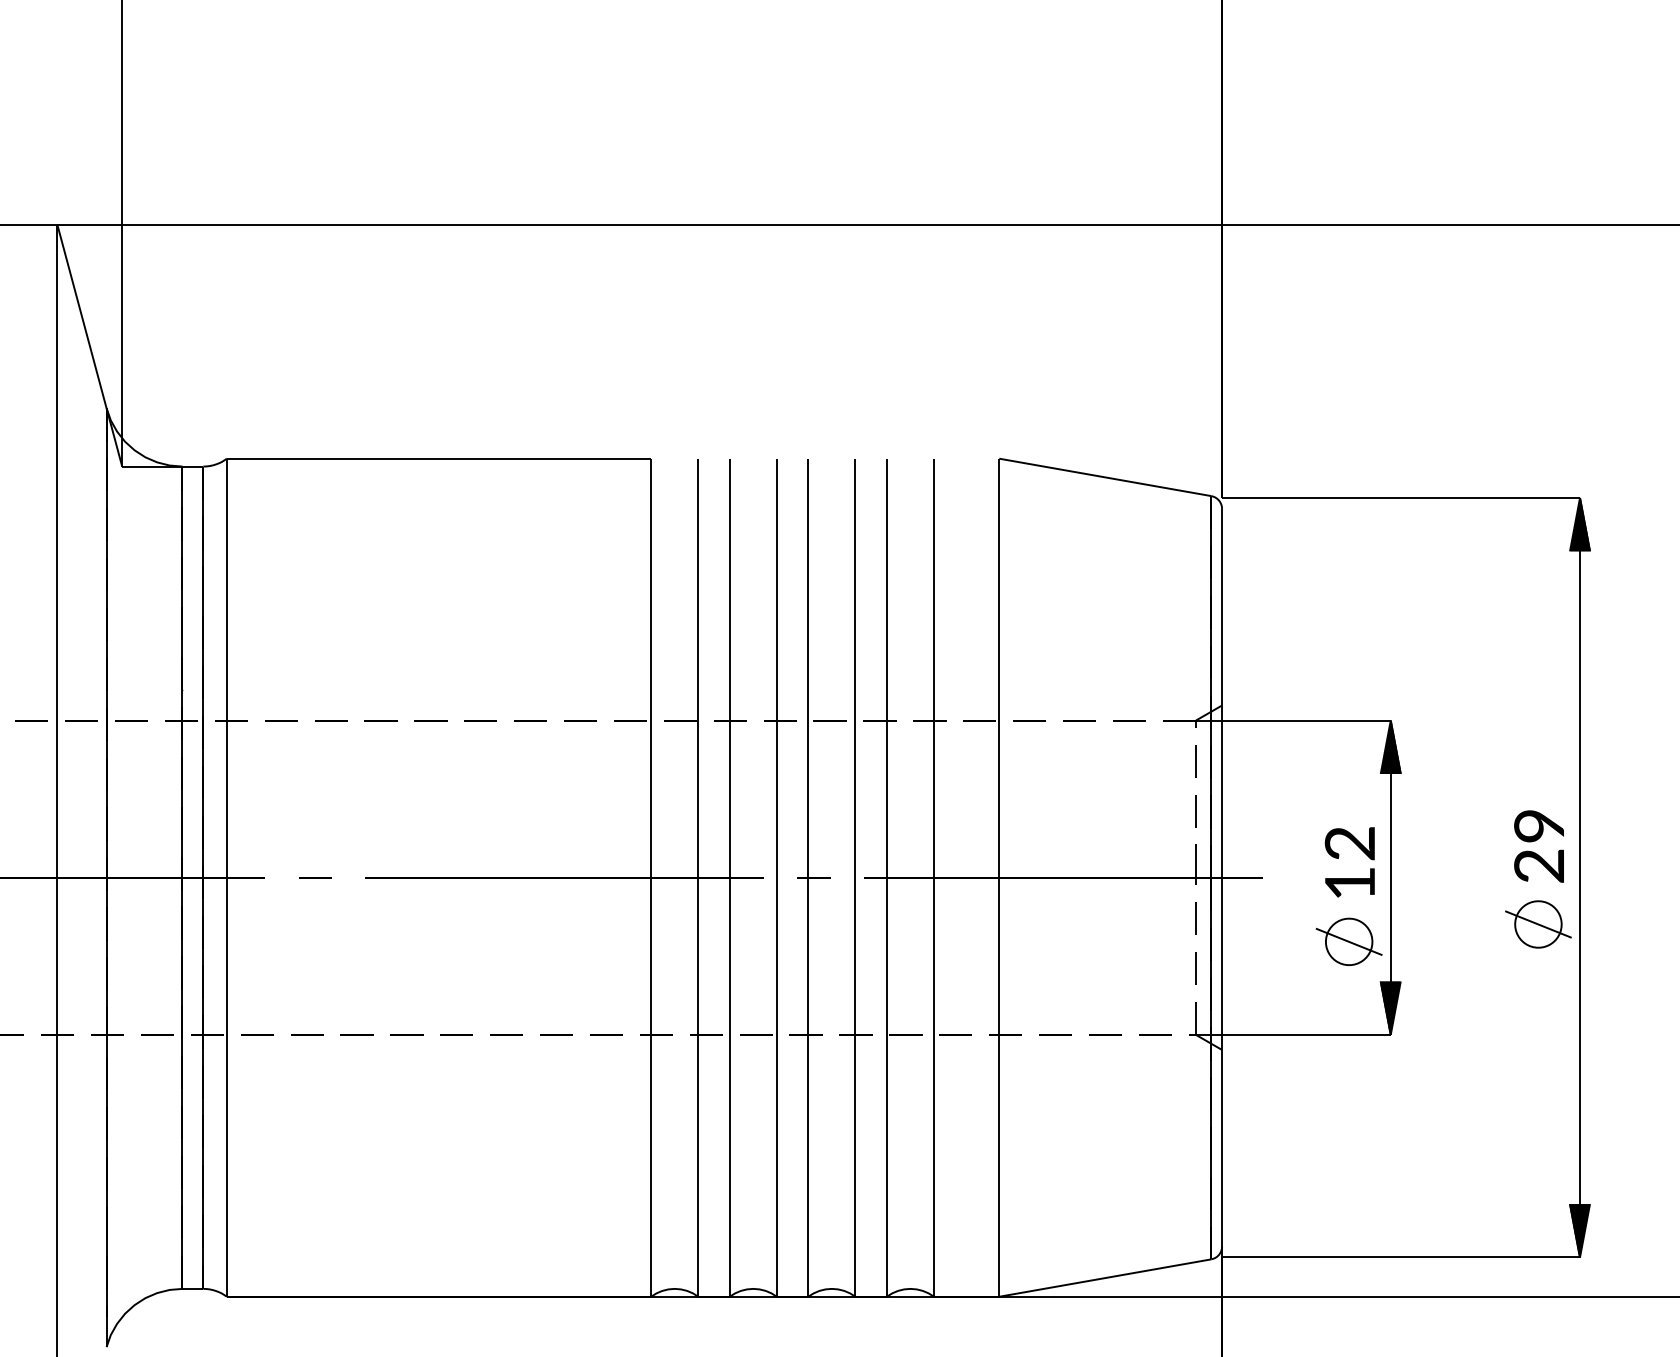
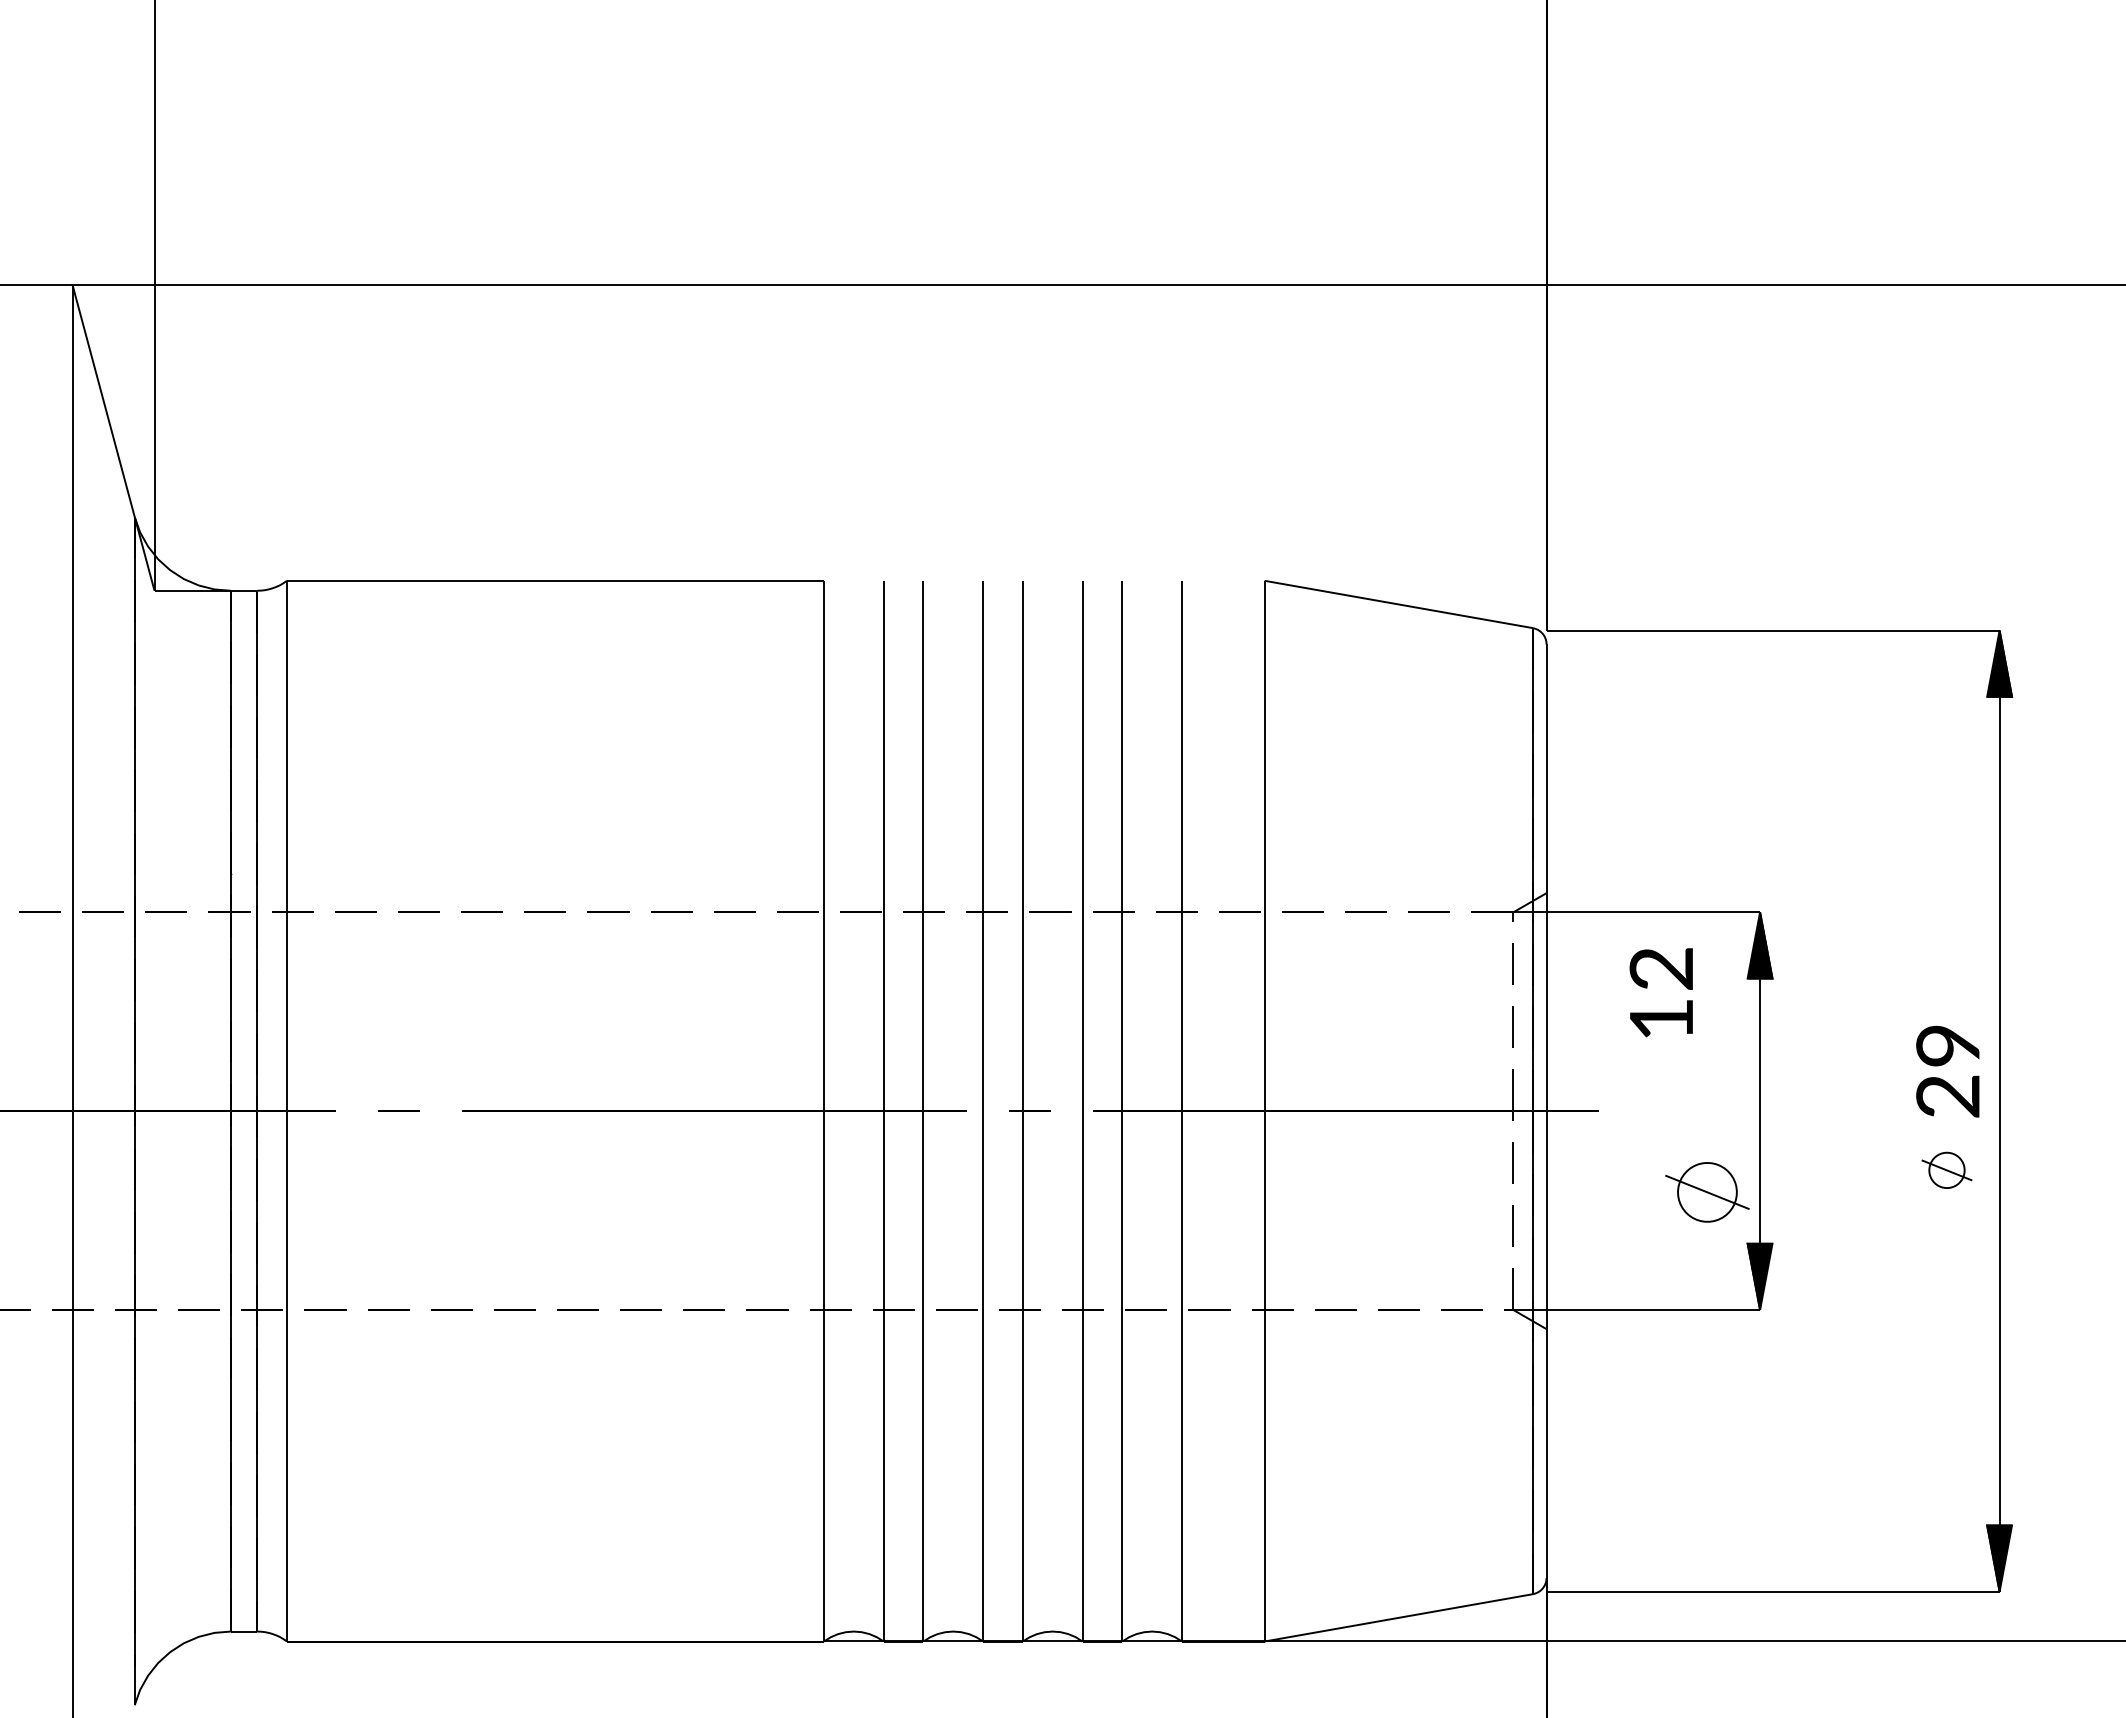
text: (1349, 862) -> (1660, 992), moved
part: (1538, 924) -> (1946, 1170), size x0.6

